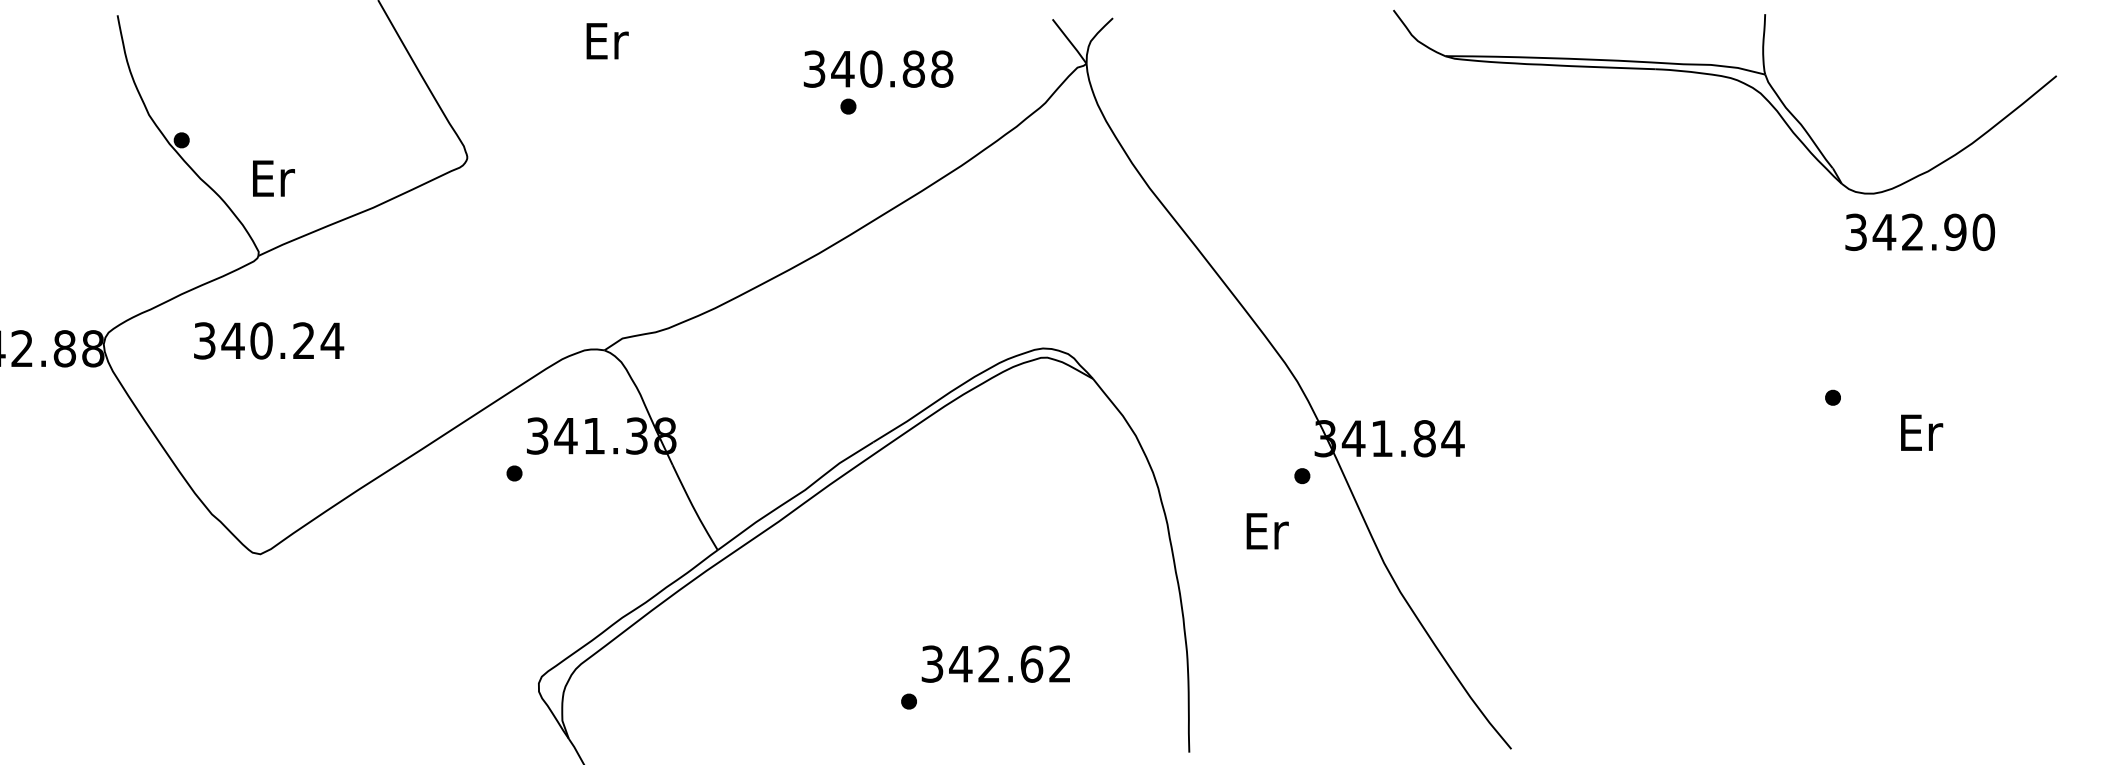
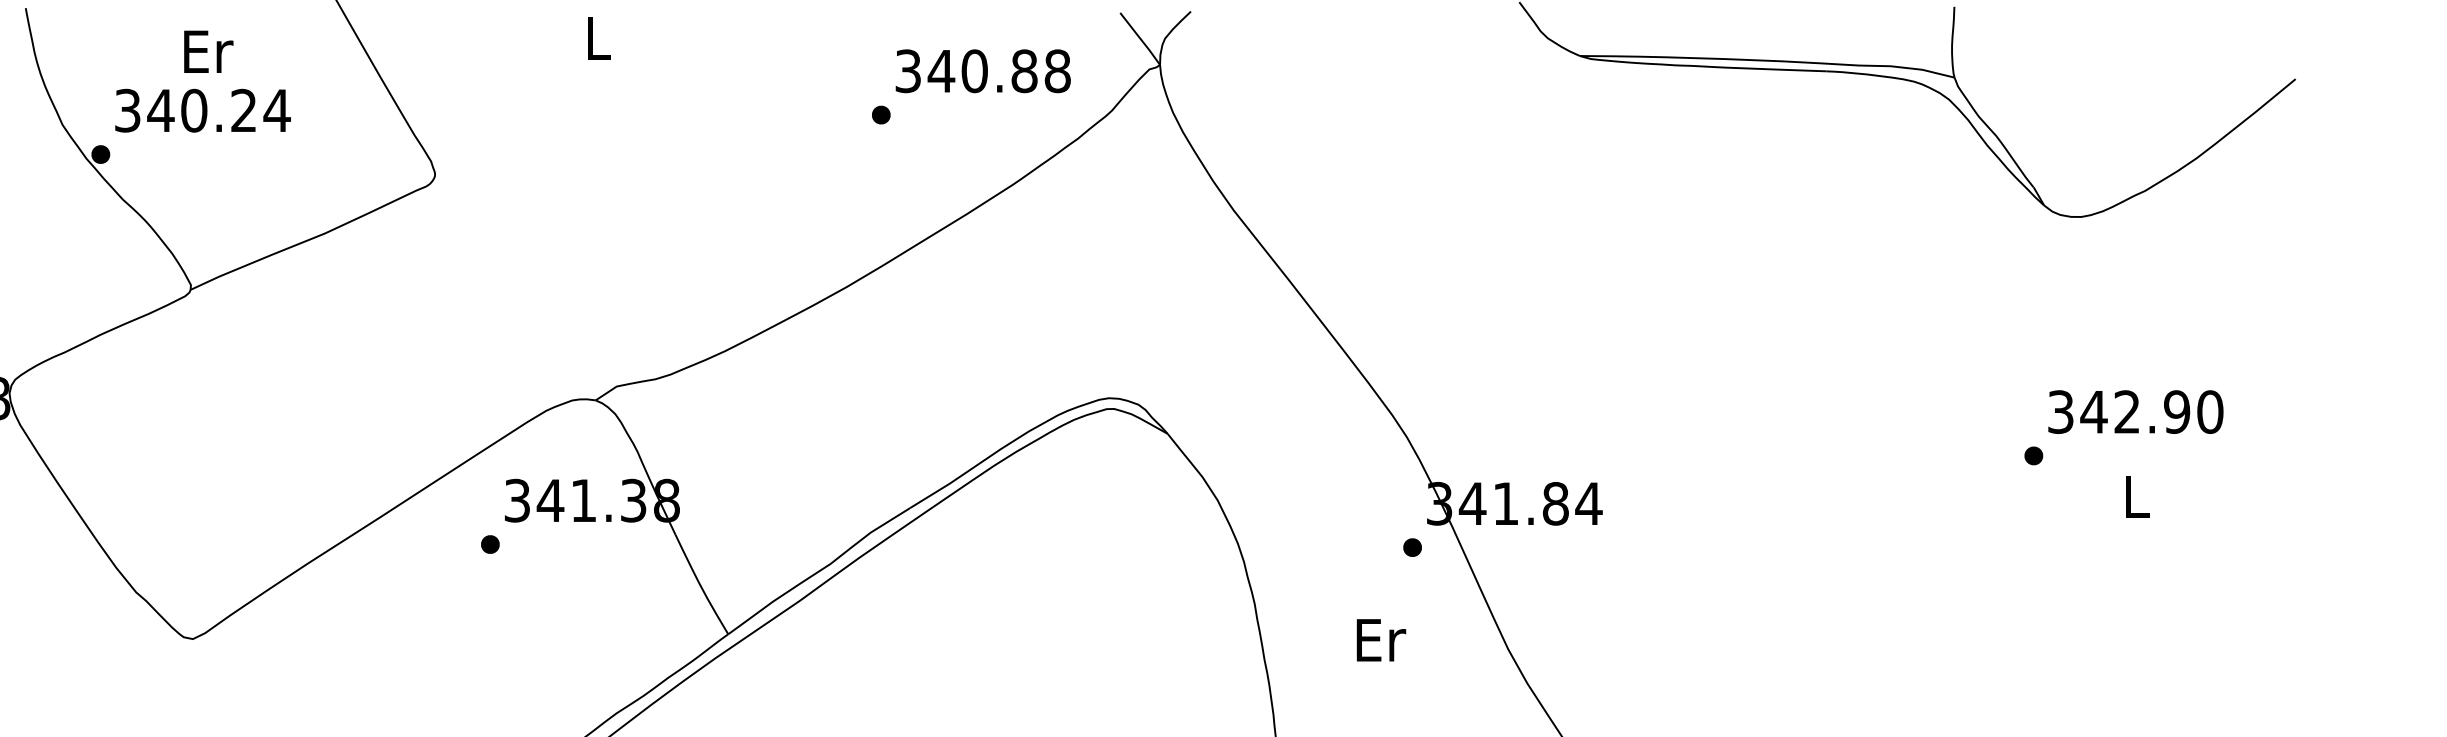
text: (607, 41) -> (599, 38), Er -> L
text: (878, 68) -> (983, 70), moved
text: (273, 178) -> (208, 51), moved
text: (1920, 231) -> (2136, 411), moved
text: (269, 340) -> (203, 110), moved
text: (1922, 432) -> (2138, 496), Er -> L
text: (1267, 531) -> (1381, 640), moved

